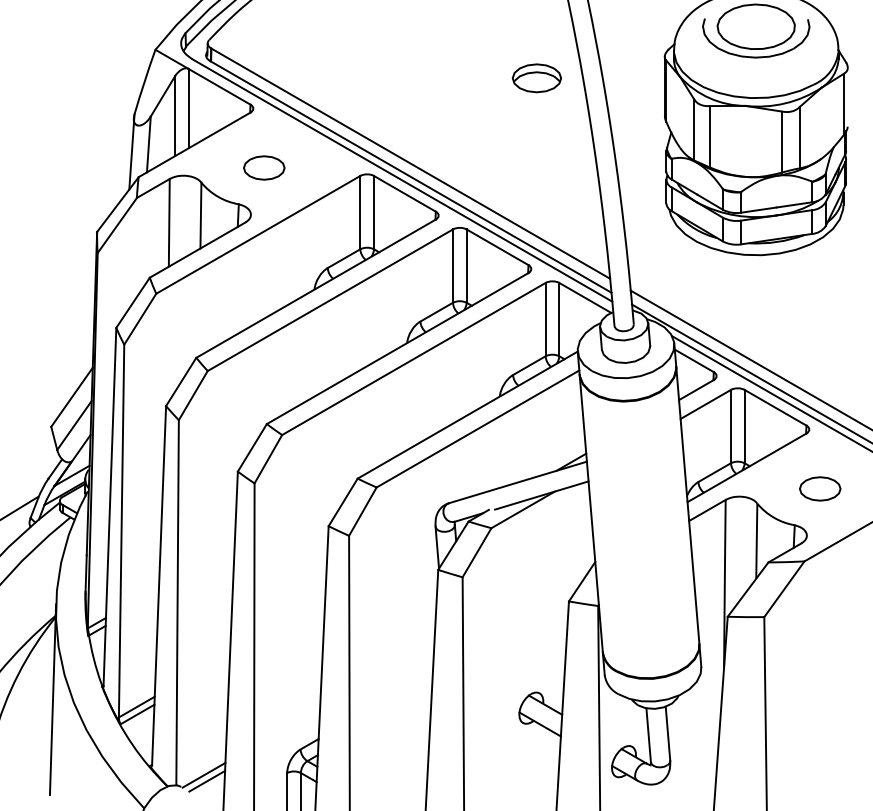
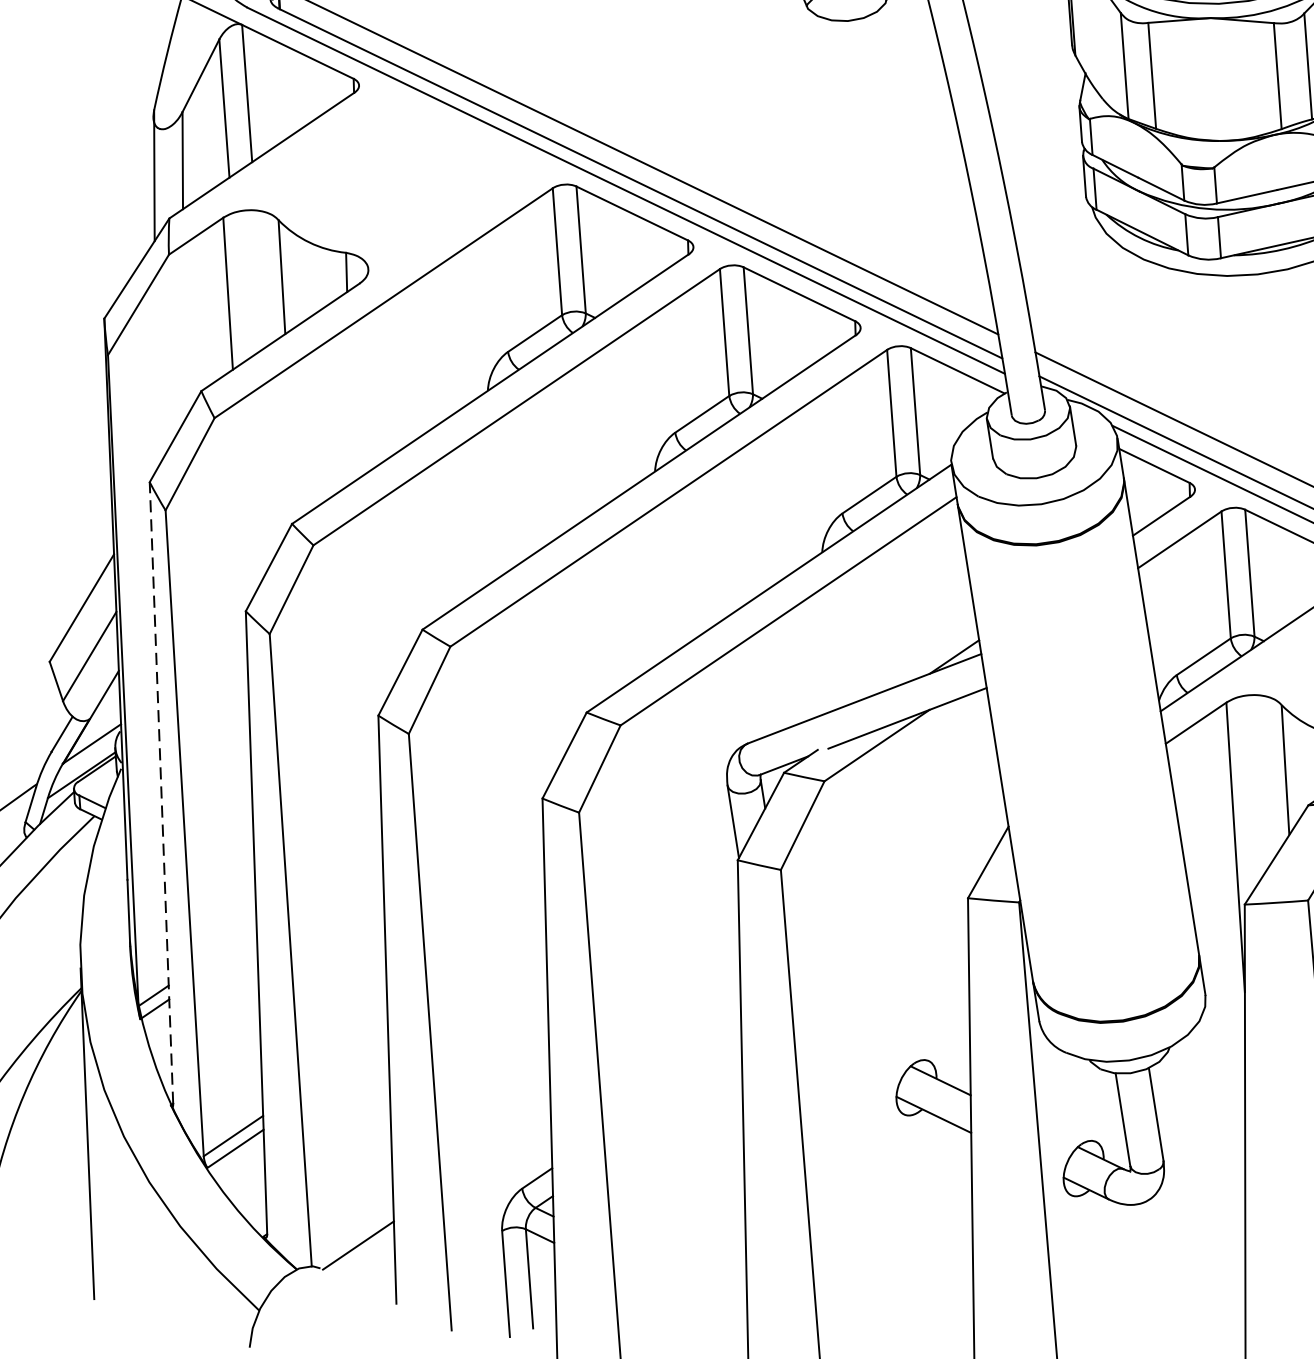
part: (264, 167) -> (385, 185), removed
line: (109, 506) -> (160, 792), solid -> dashed
line: (207, 780) -> (365, 1254), removed

